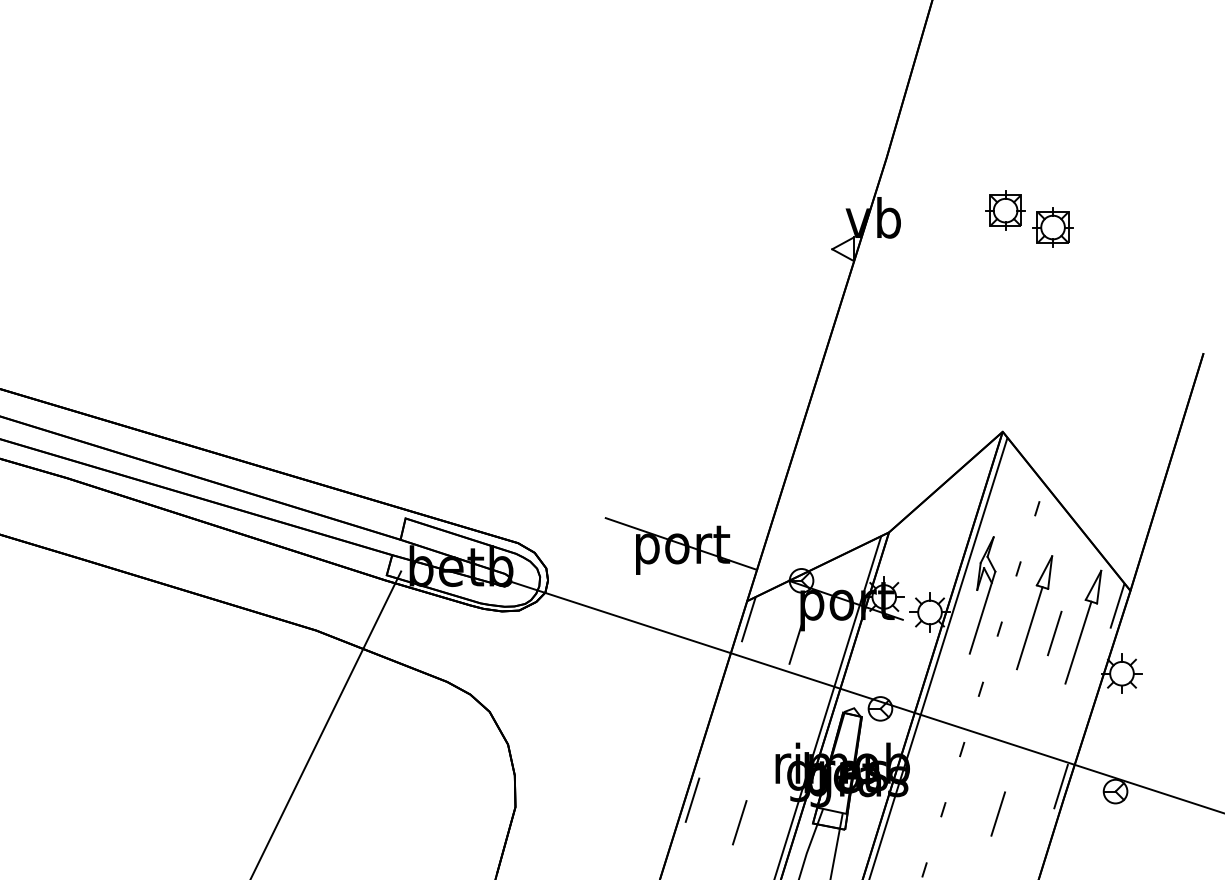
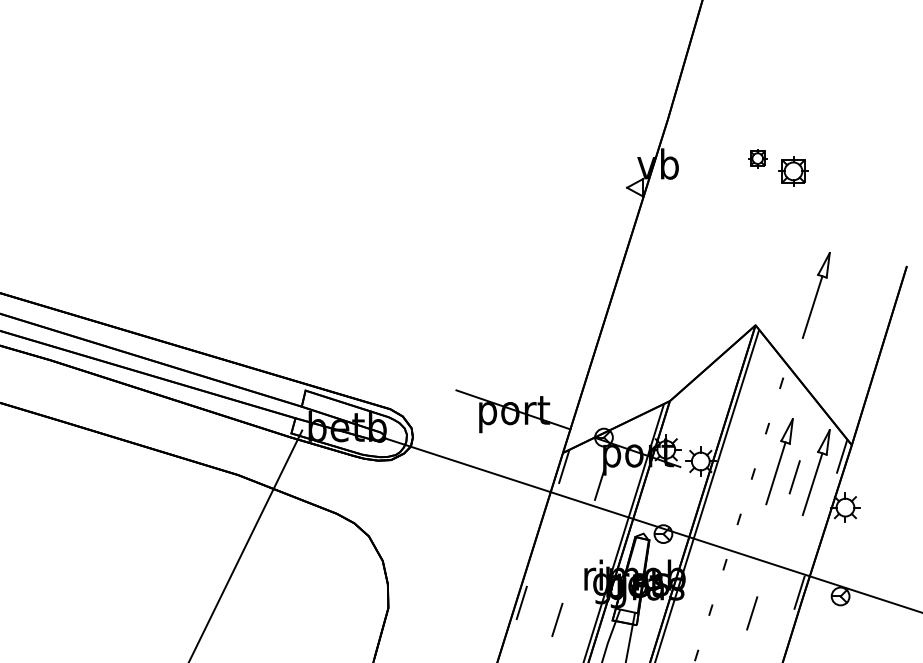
part: (1005, 210) -> (757, 158), size x0.6
part: (1083, 391) -> (816, 294), added
part: (982, 595) -> (740, 448), removed

